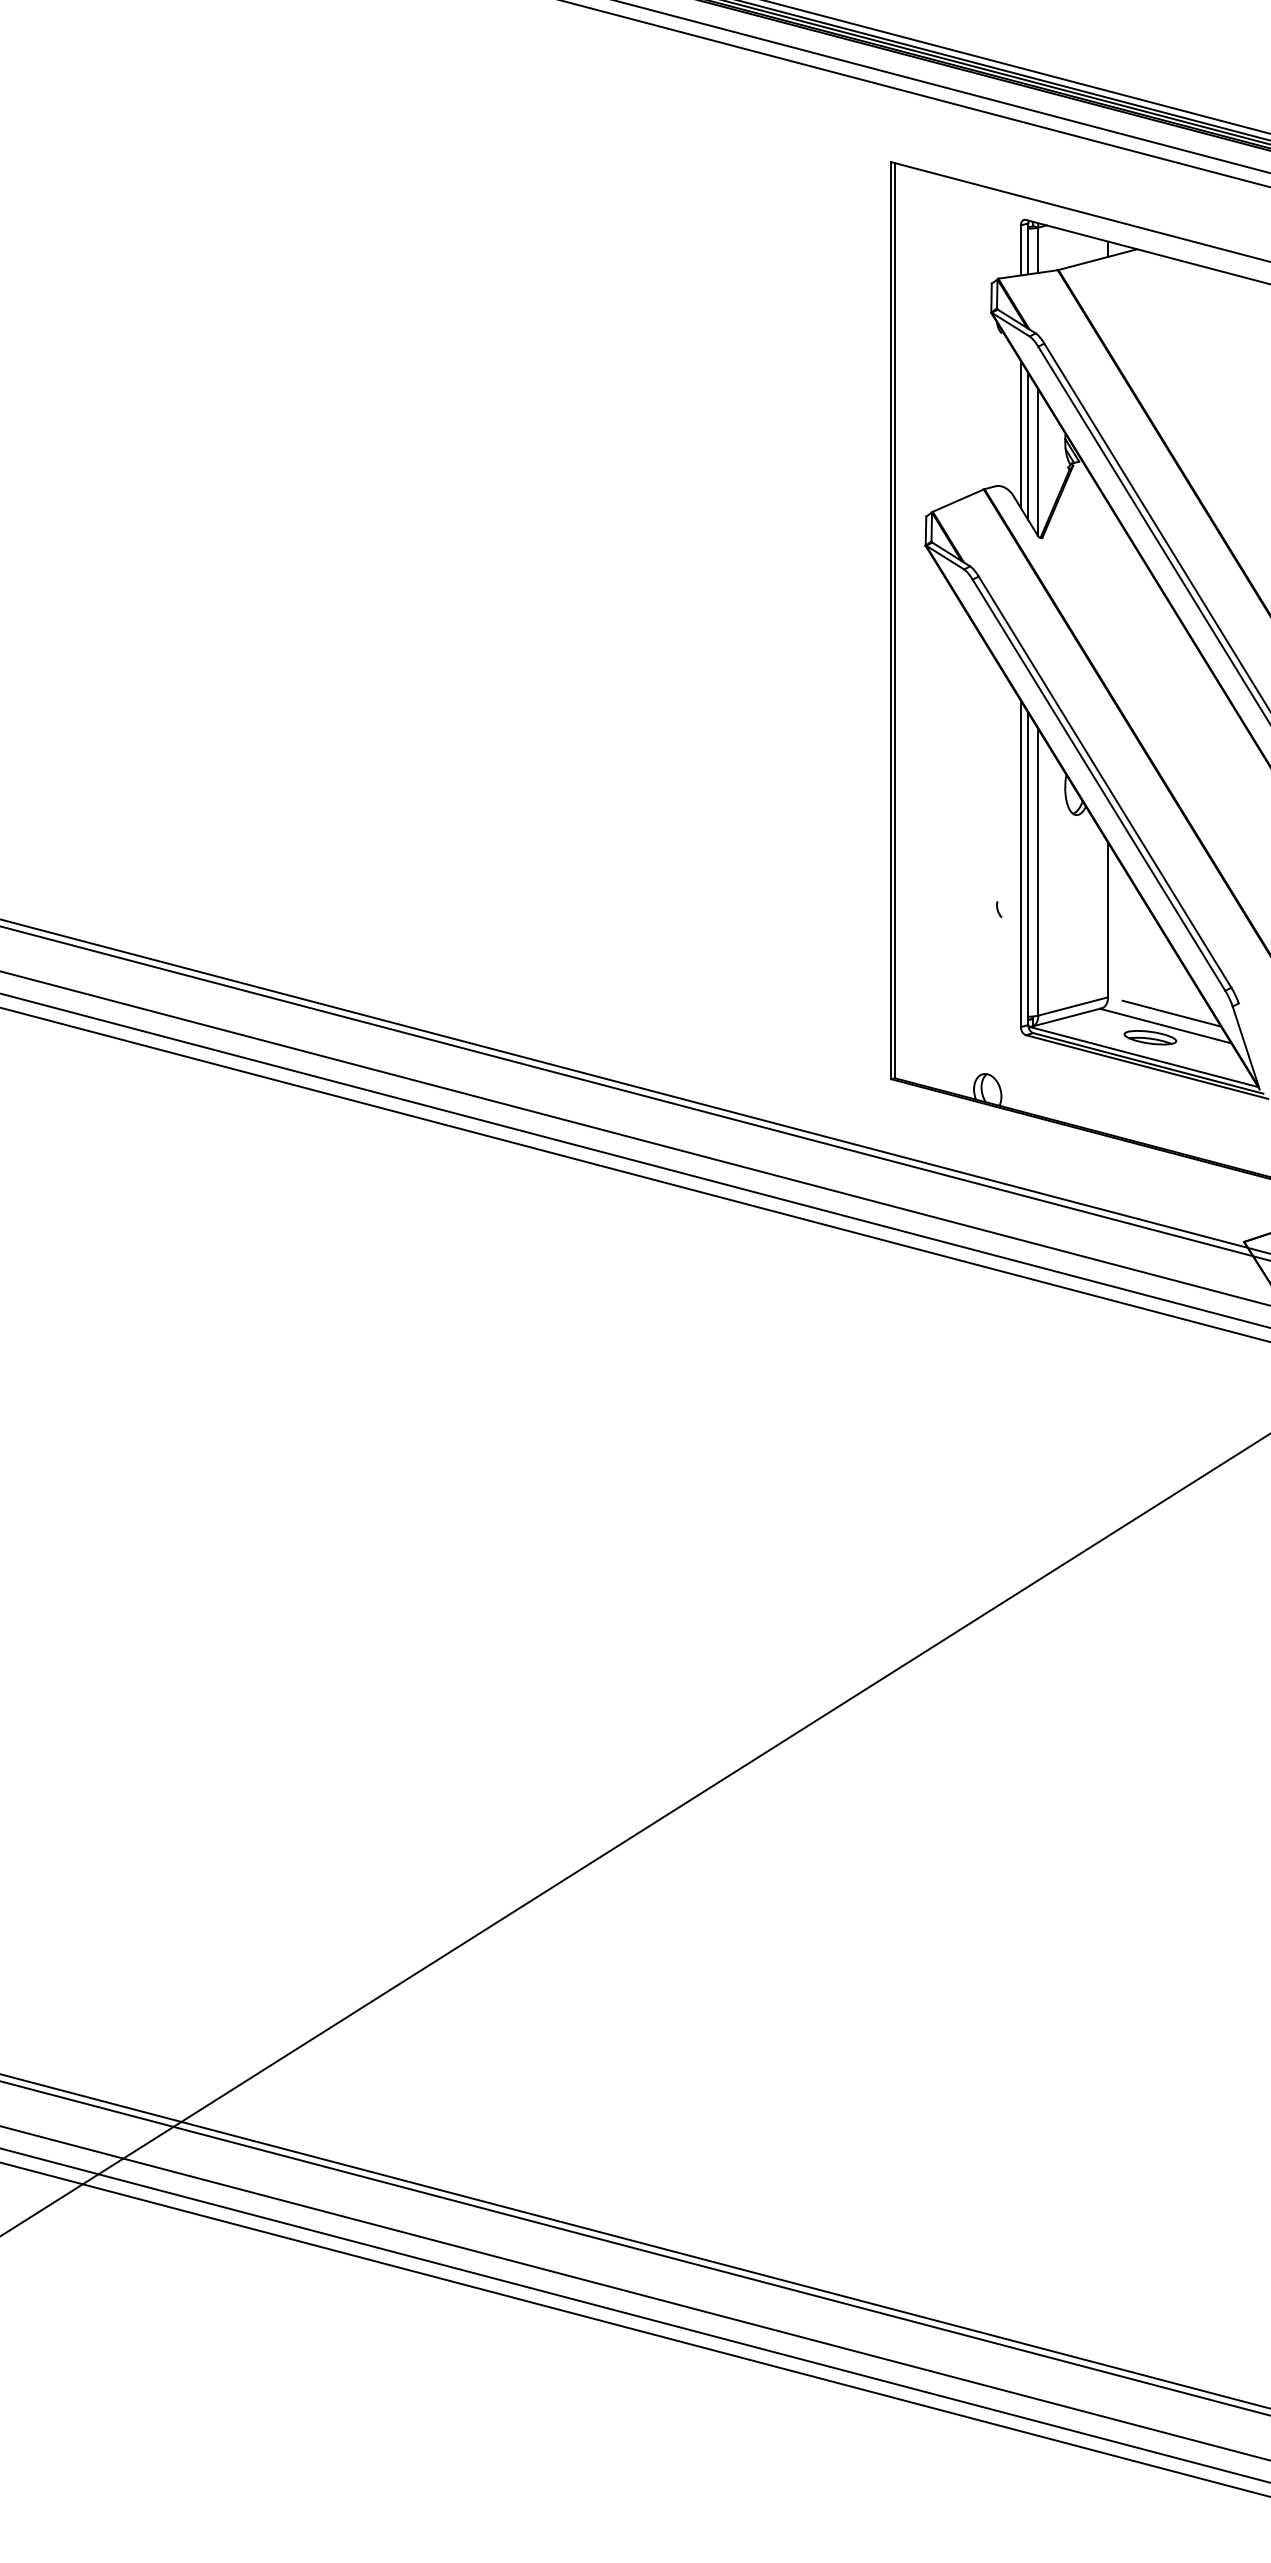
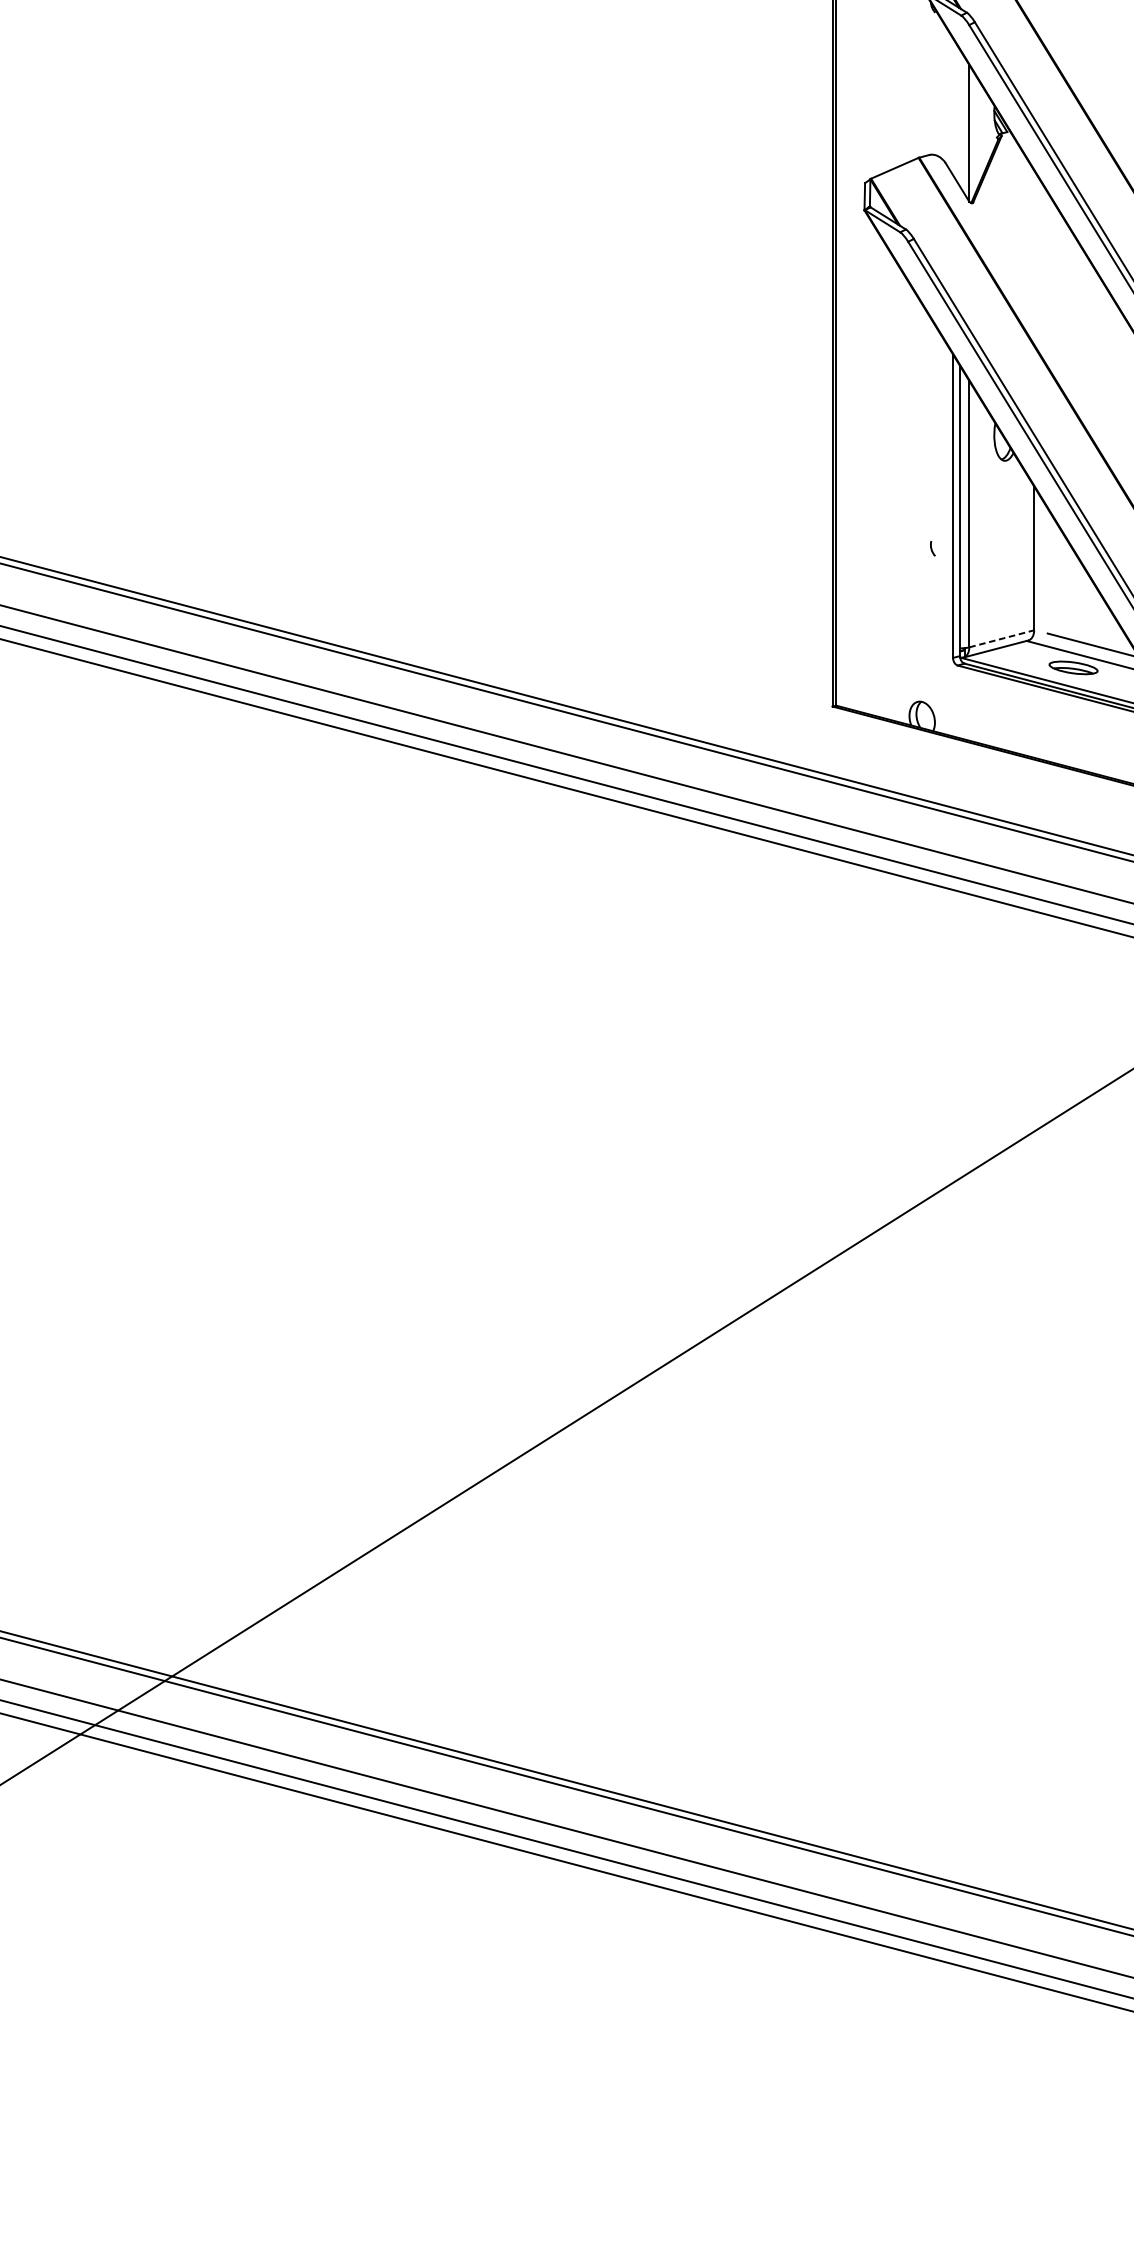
line: (1020, 434) -> (952, 106), removed
line: (1028, 446) -> (960, 117), removed
line: (1073, 1006) -> (1001, 638), solid -> dashed

